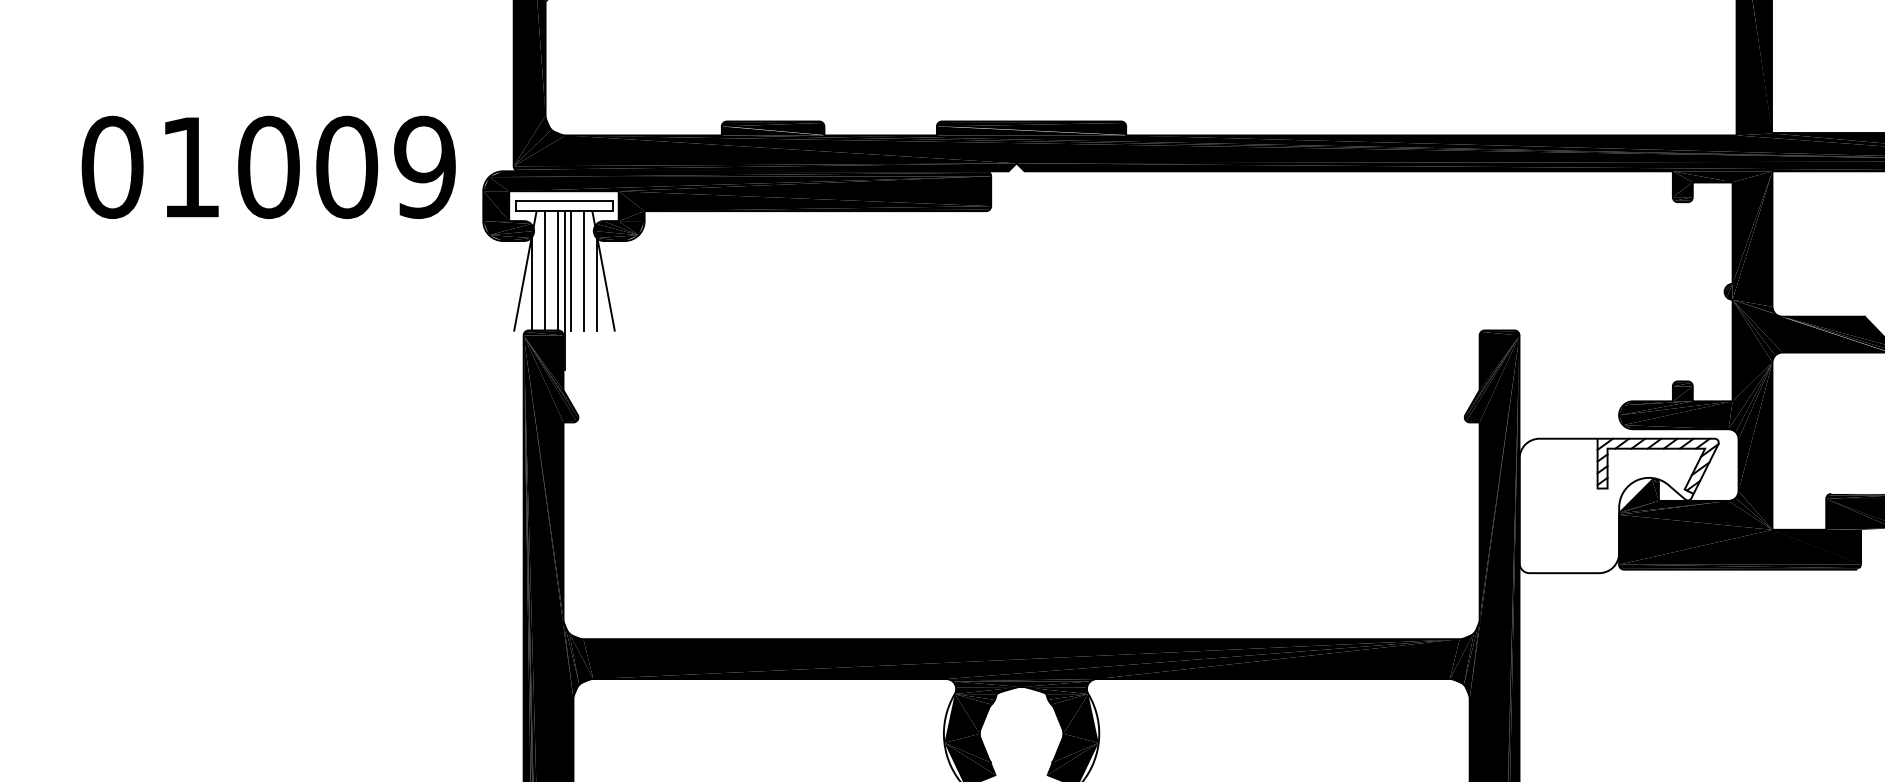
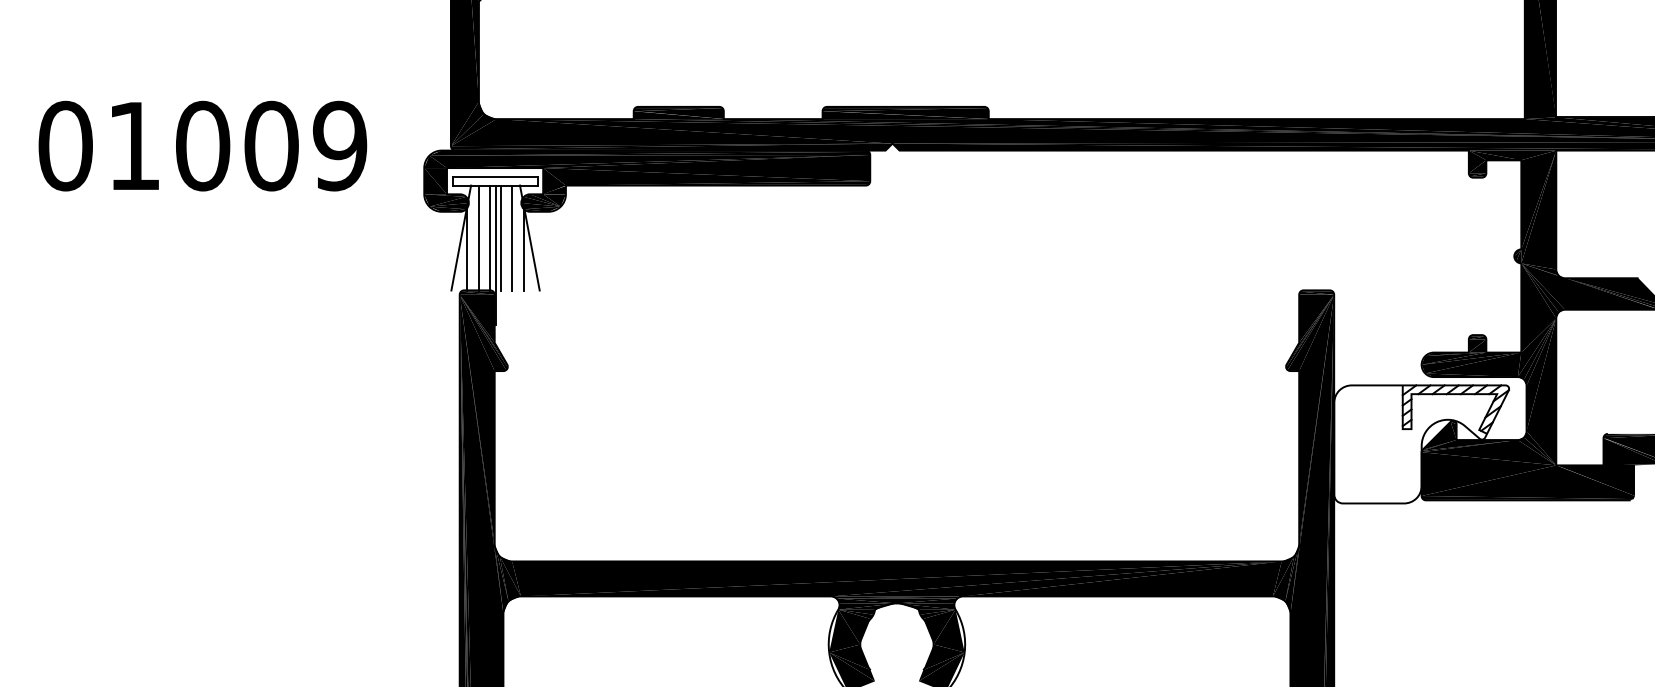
text: (268, 166) -> (202, 145), moved

